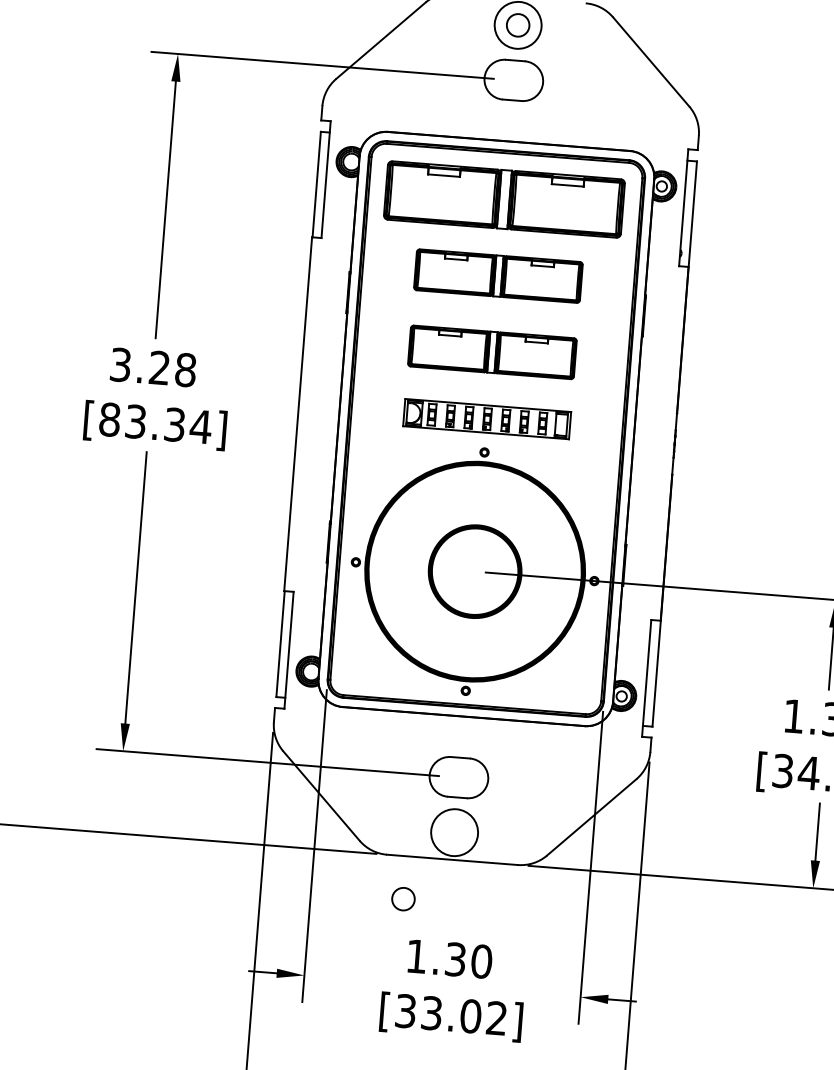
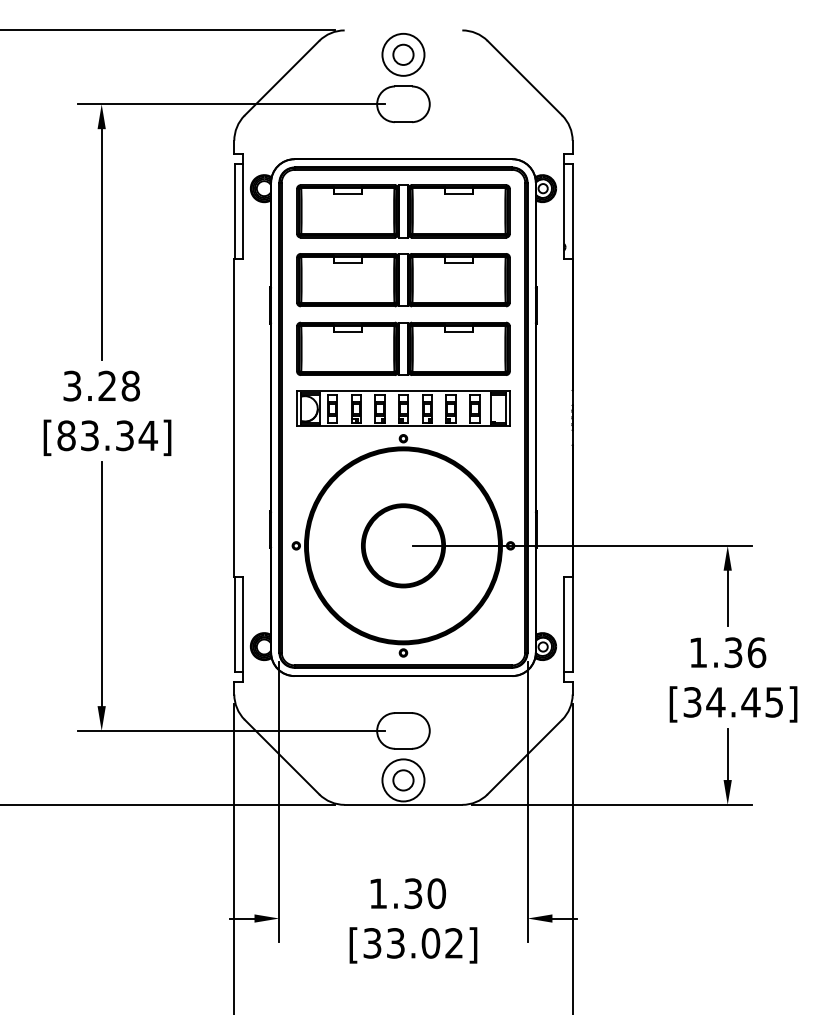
part: (498, 276) -> (403, 280), size x1.43
part: (492, 352) -> (403, 348), size x1.43
part: (487, 418) -> (403, 408), size x1.43
circle: (403, 899) -> (403, 780), moved

